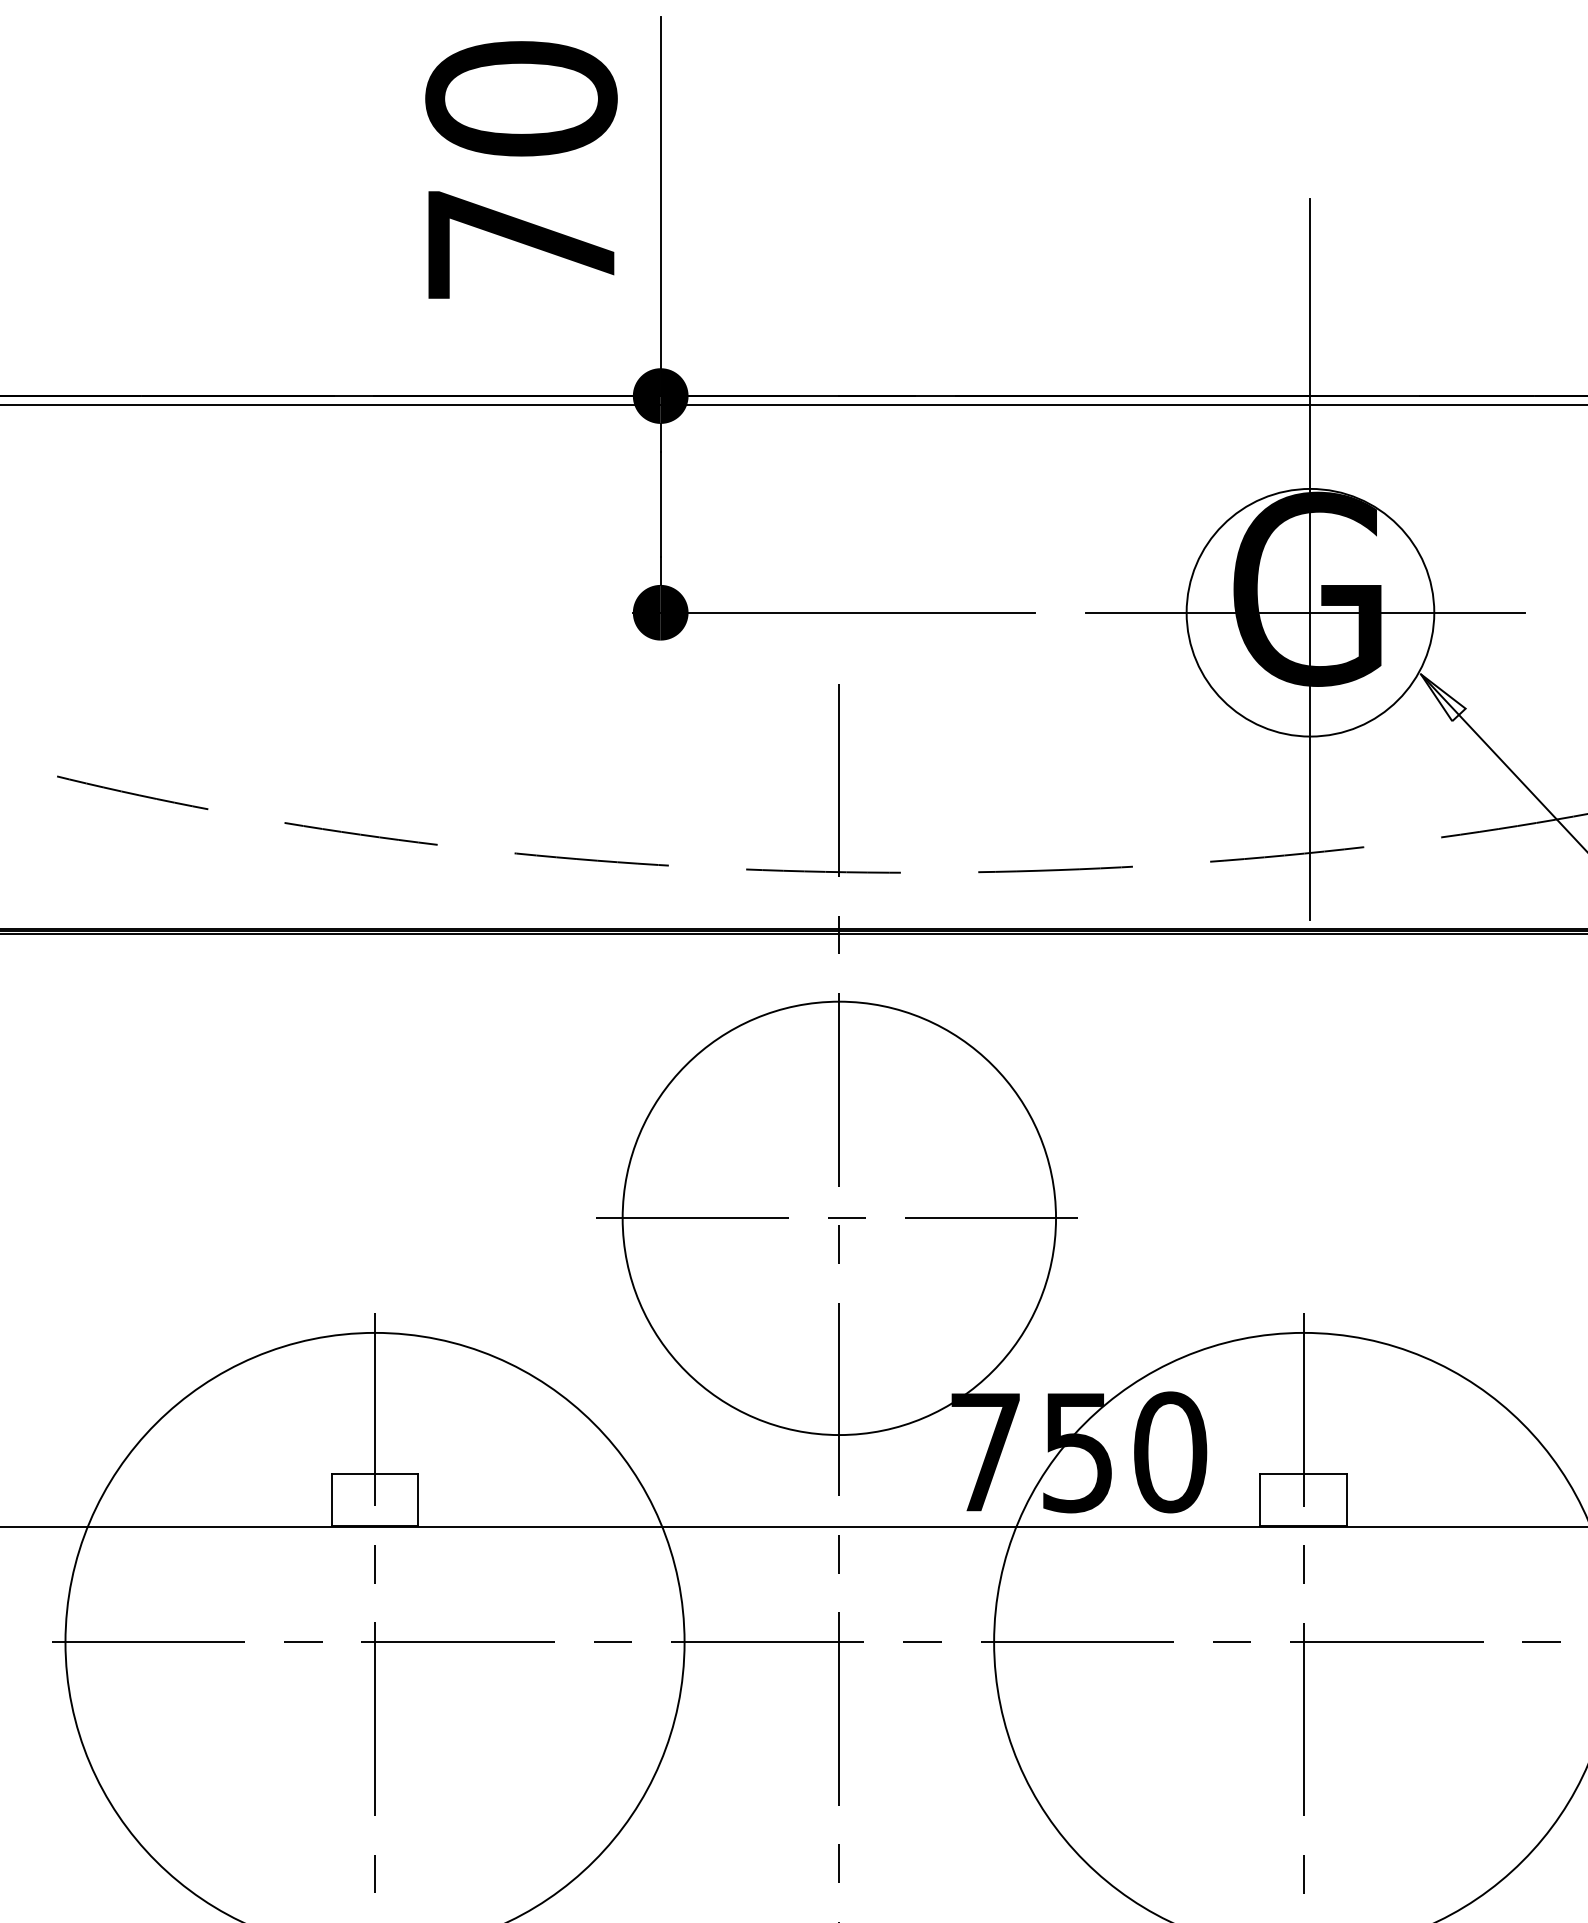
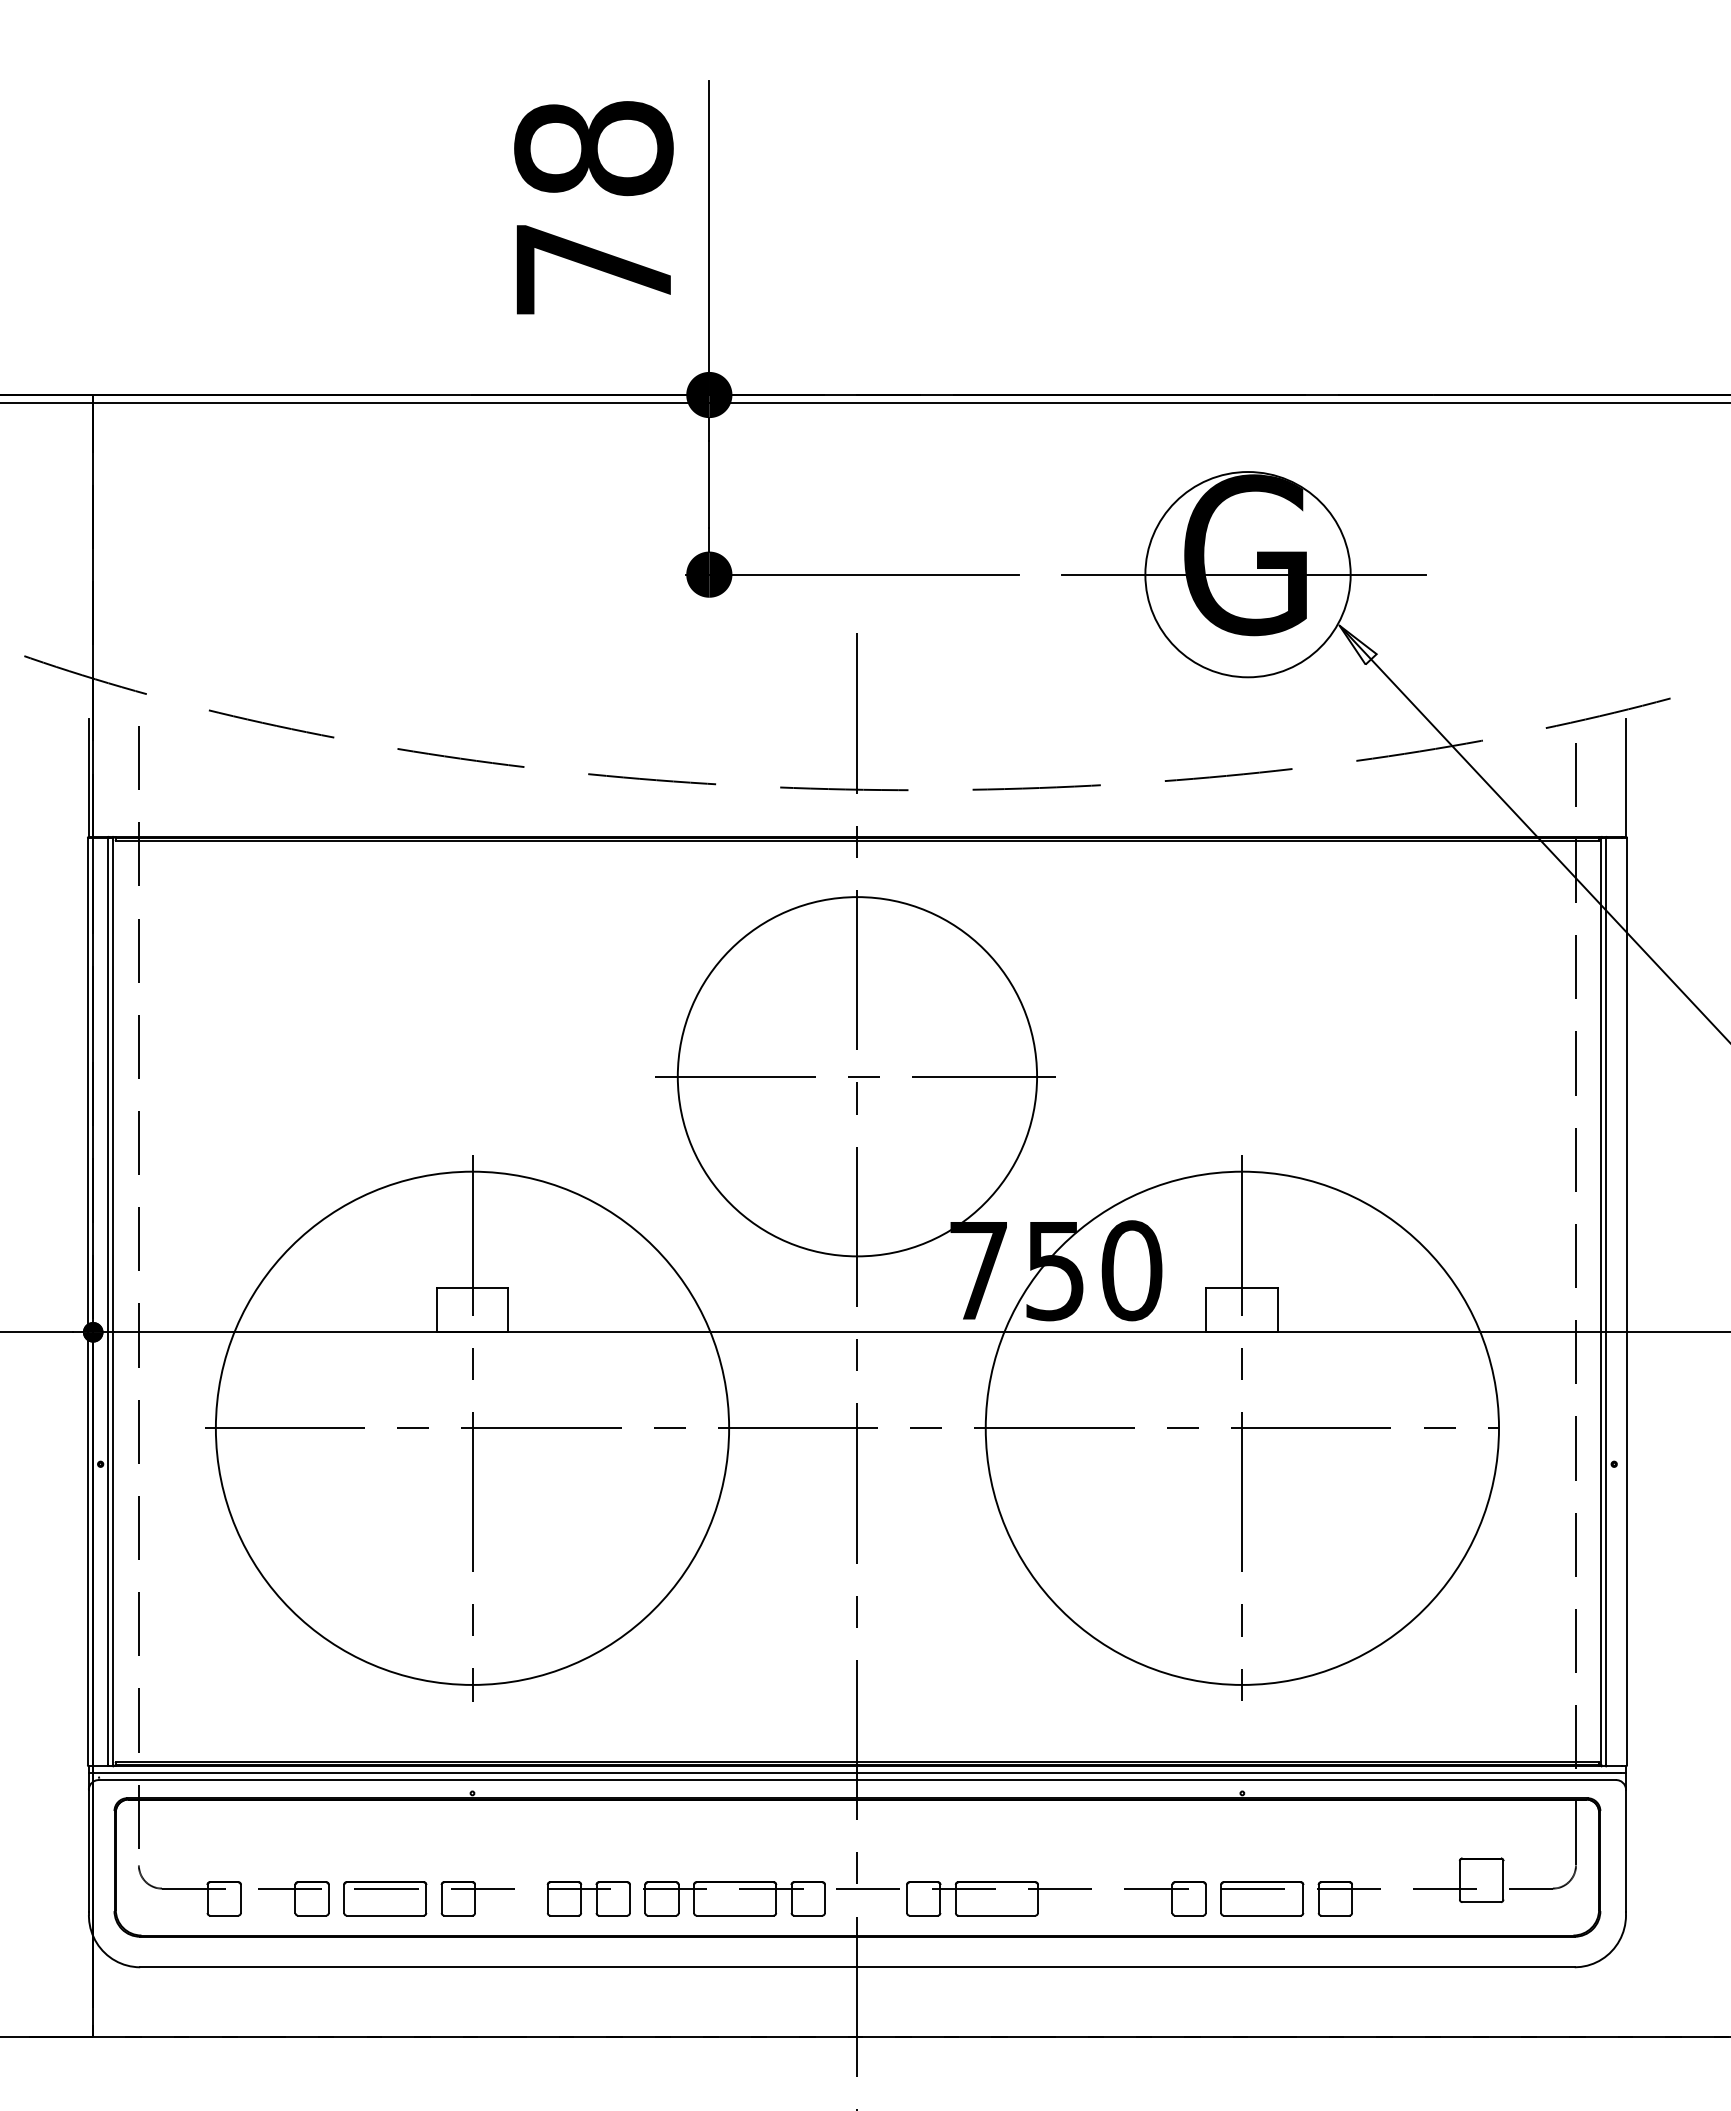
text: (520, 98) -> (593, 148), 70 -> 78
line: (1311, 559) -> (1248, 530), removed

